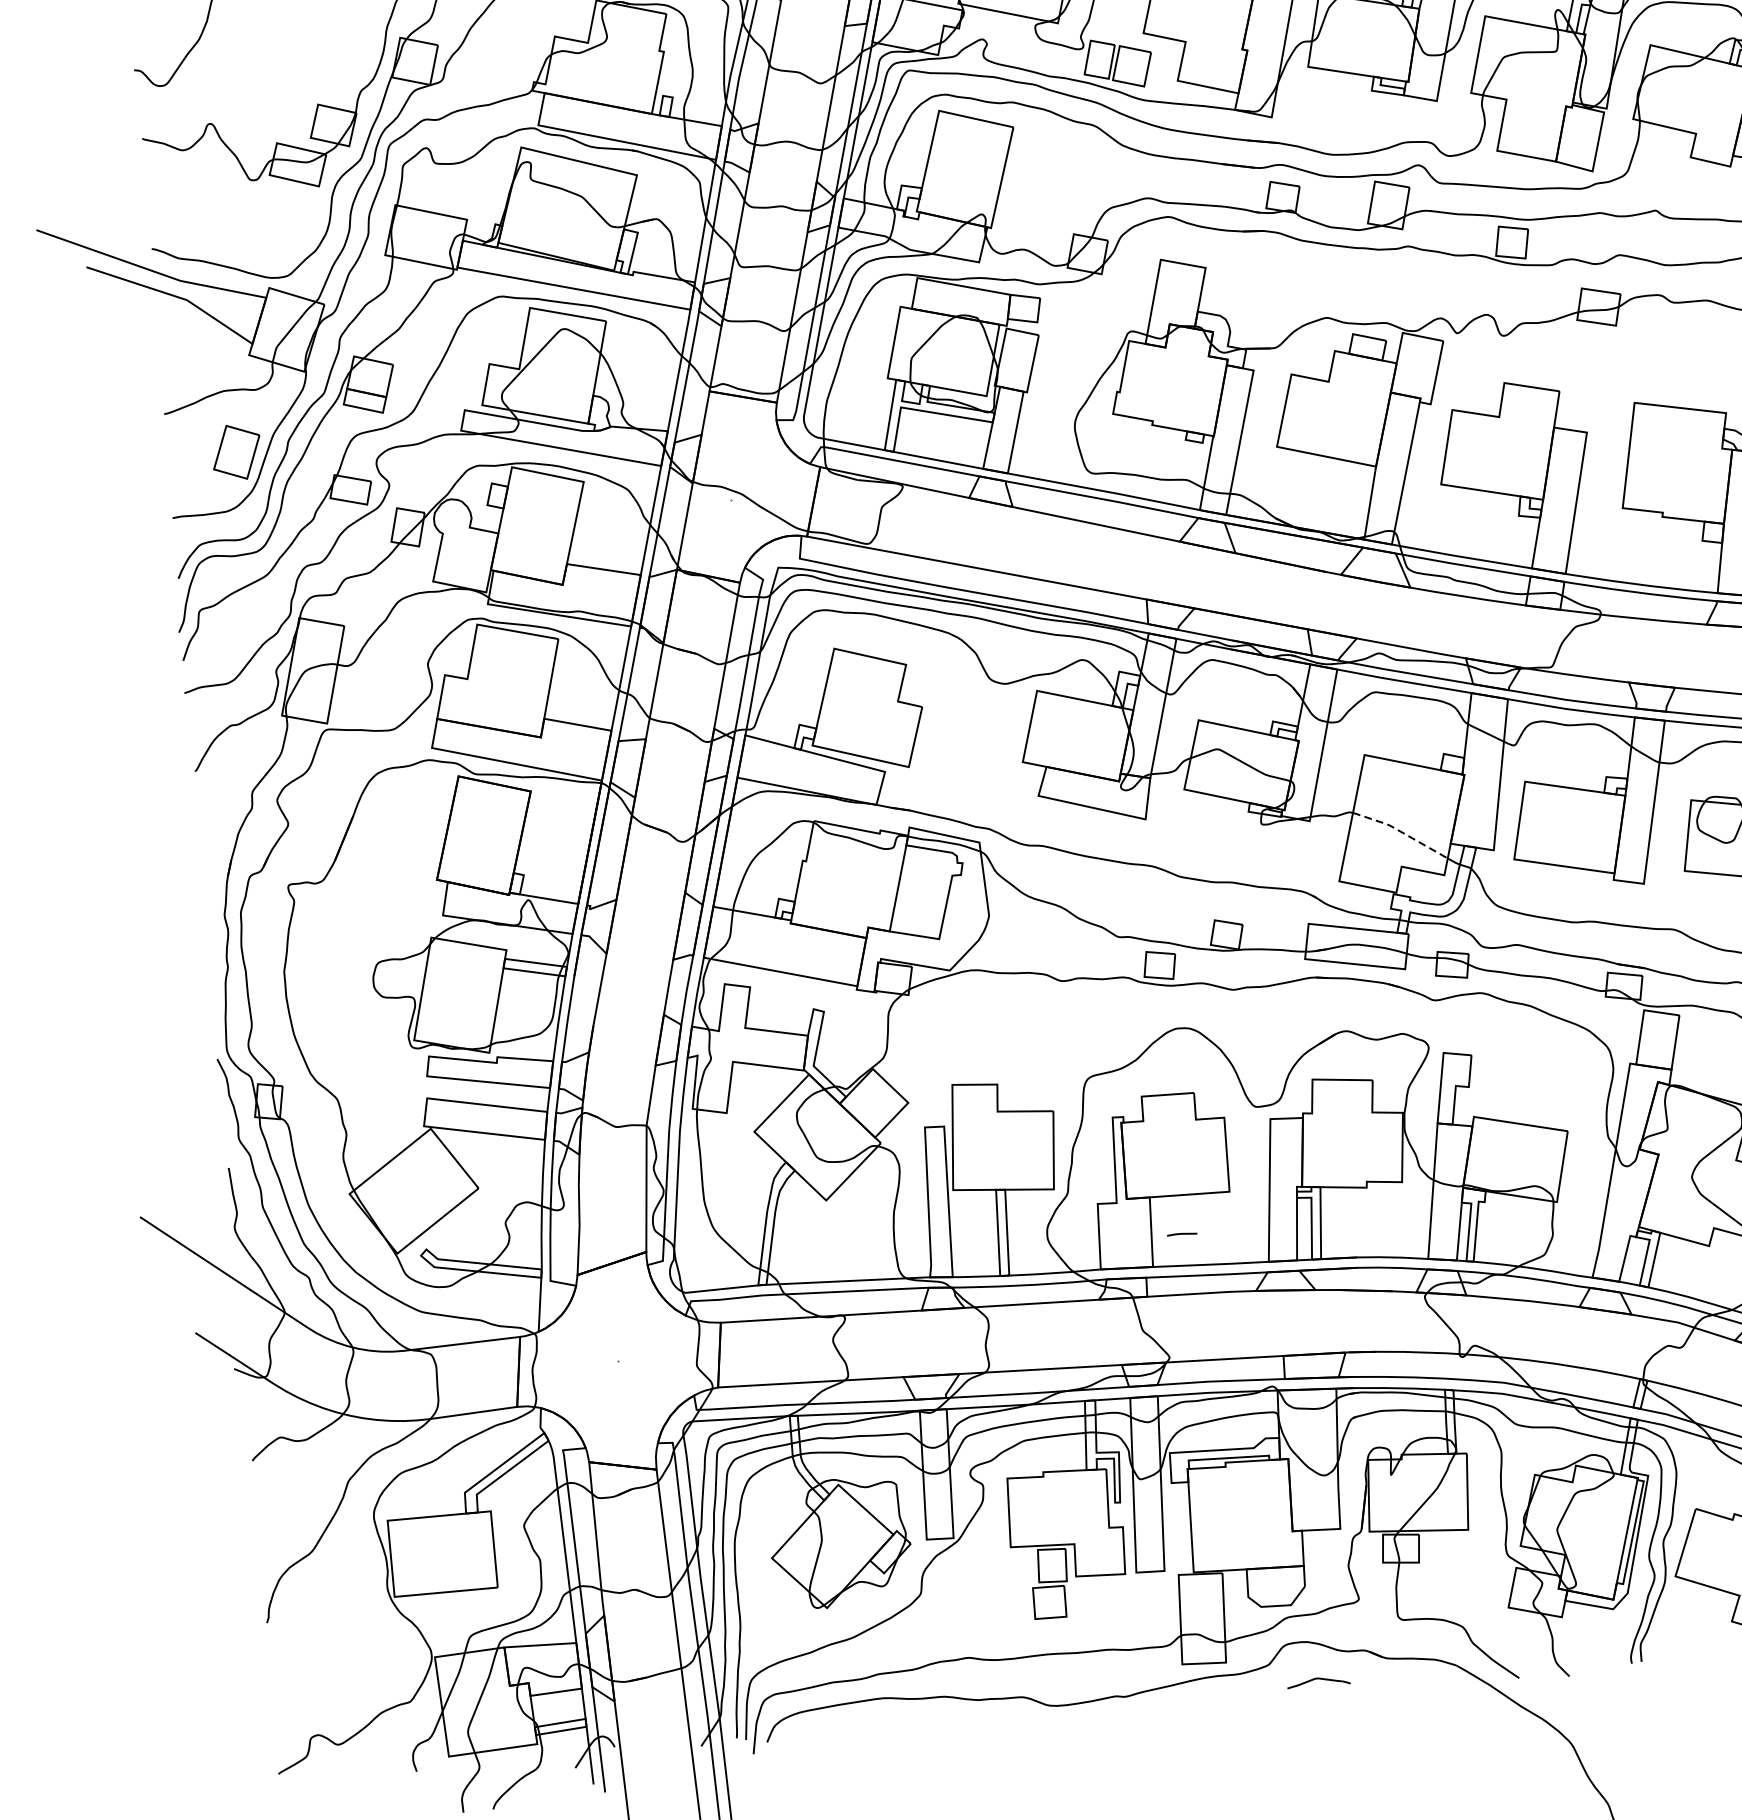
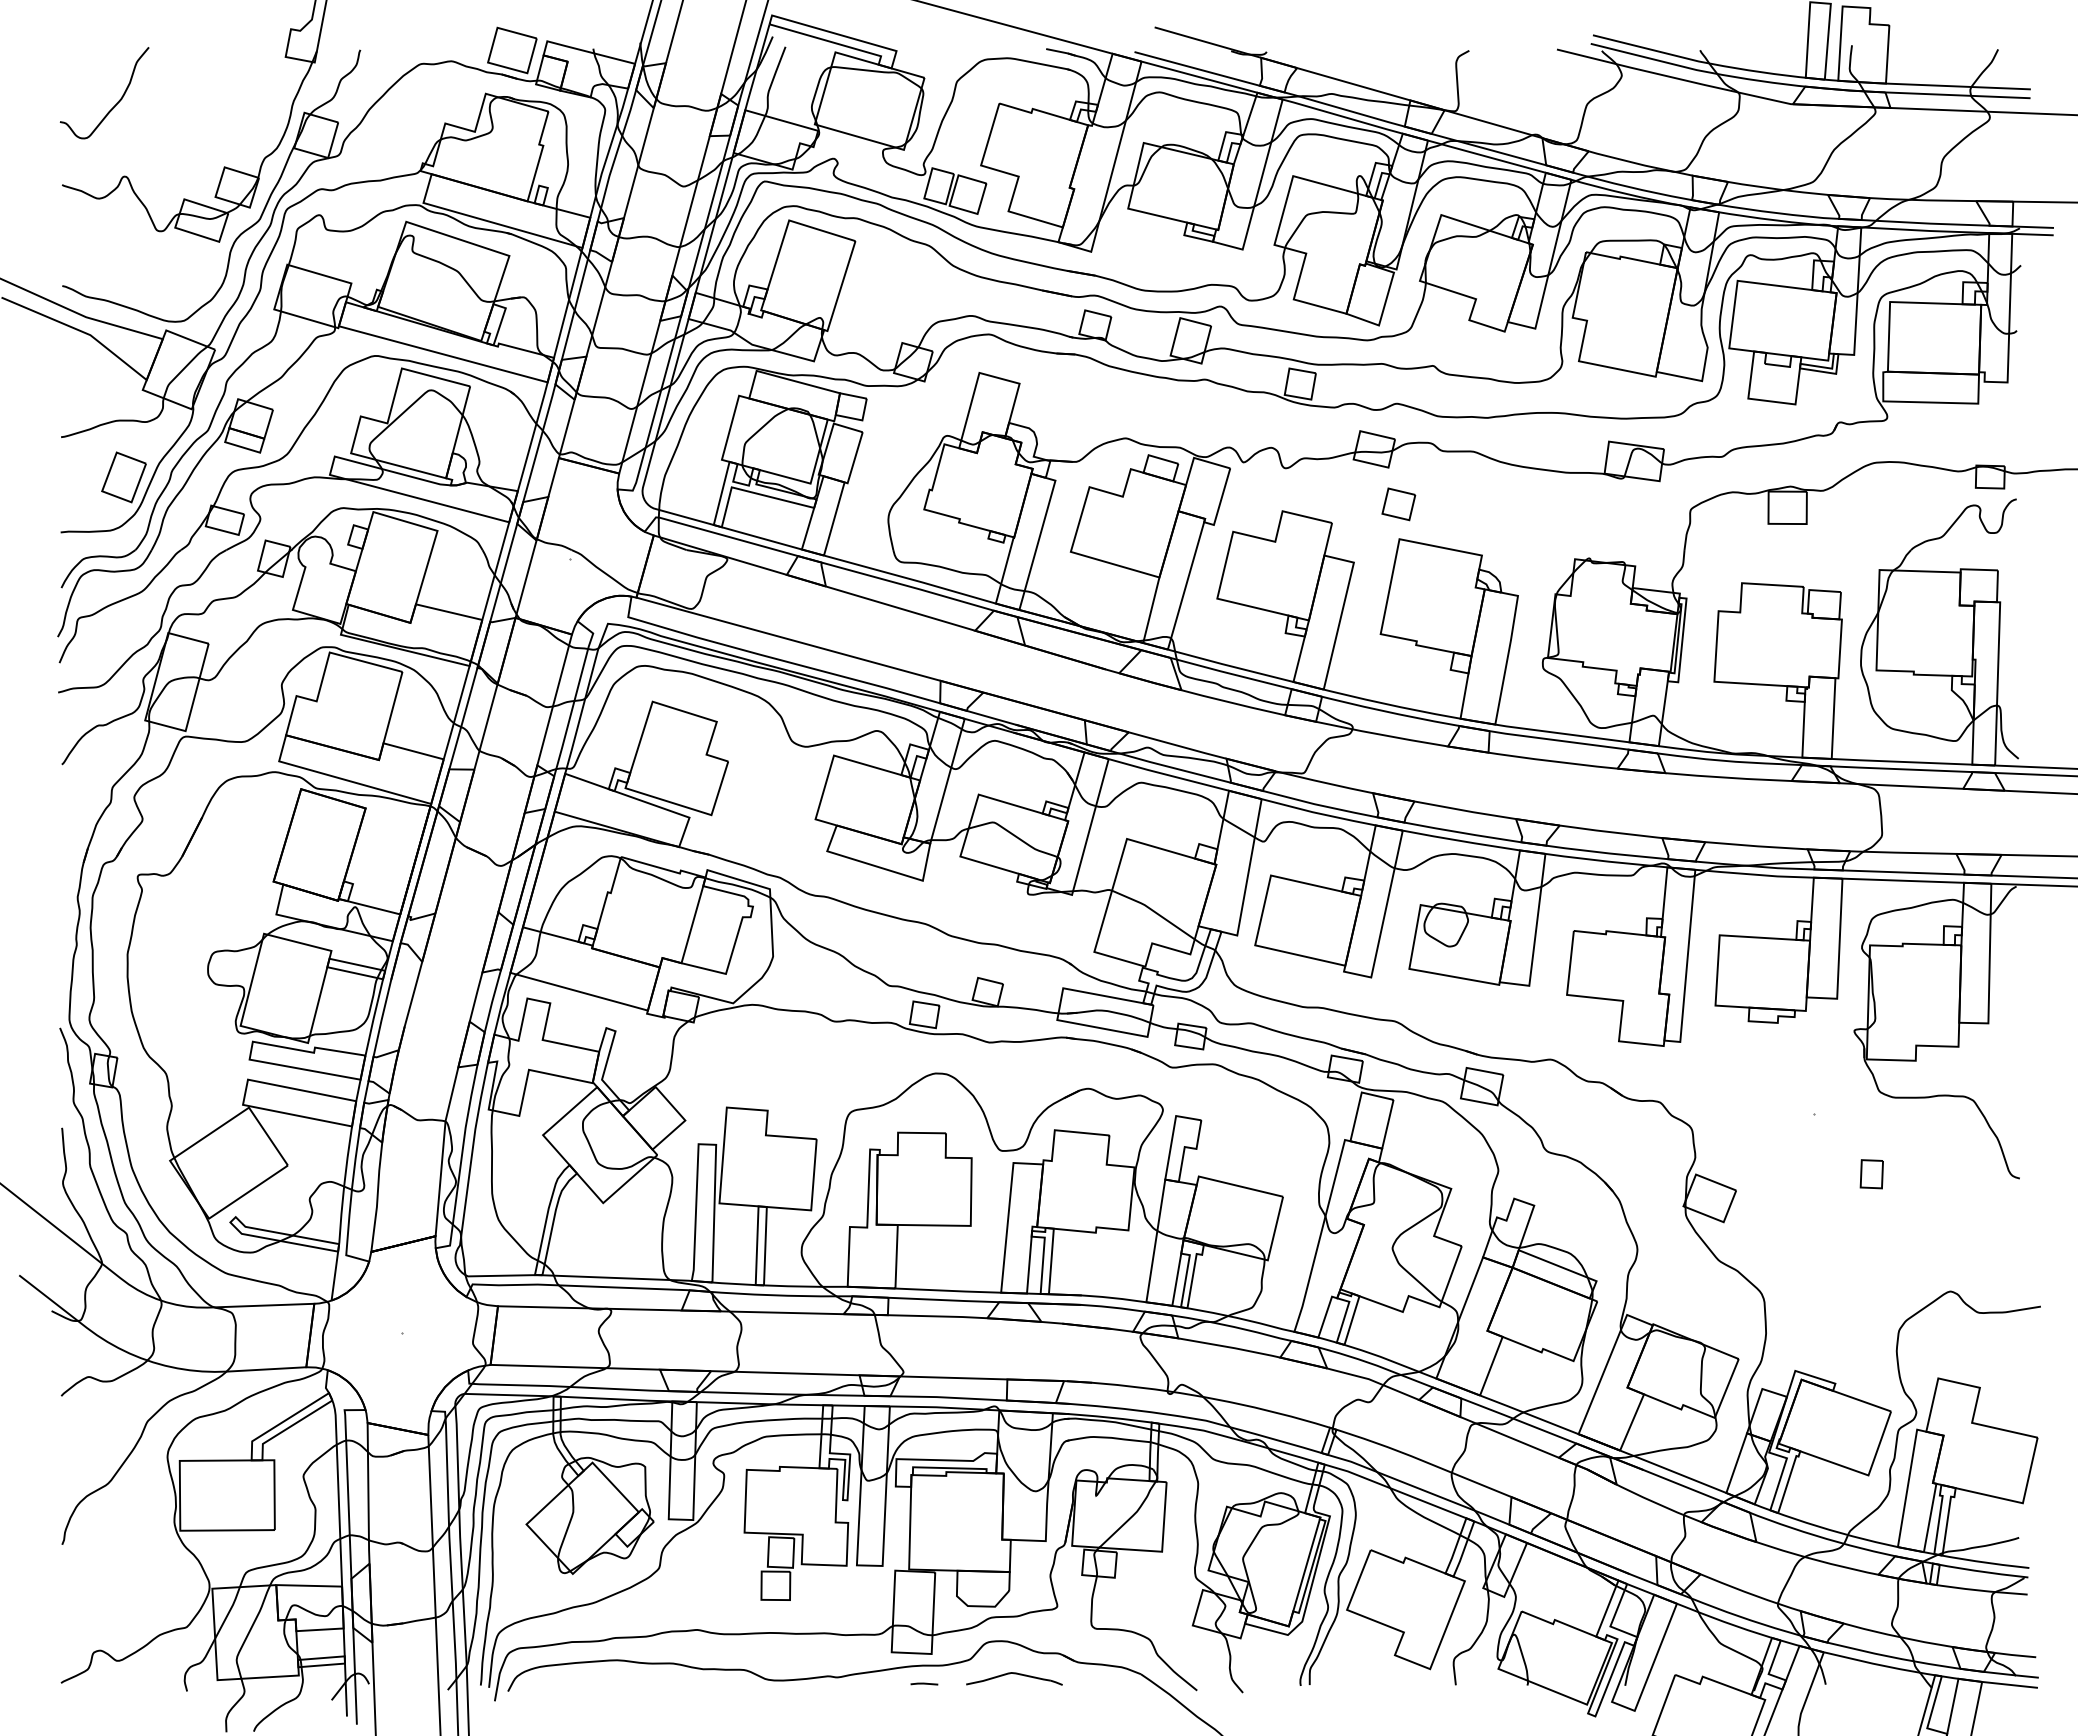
part: (1630, 365) -> (1398, 504), added
line: (1400, 831) -> (1153, 911), dashed -> solid
line: (1182, 1233) -> (924, 1683), moved
part: (1318, 1681) -> (1014, 1678), size x1.67

